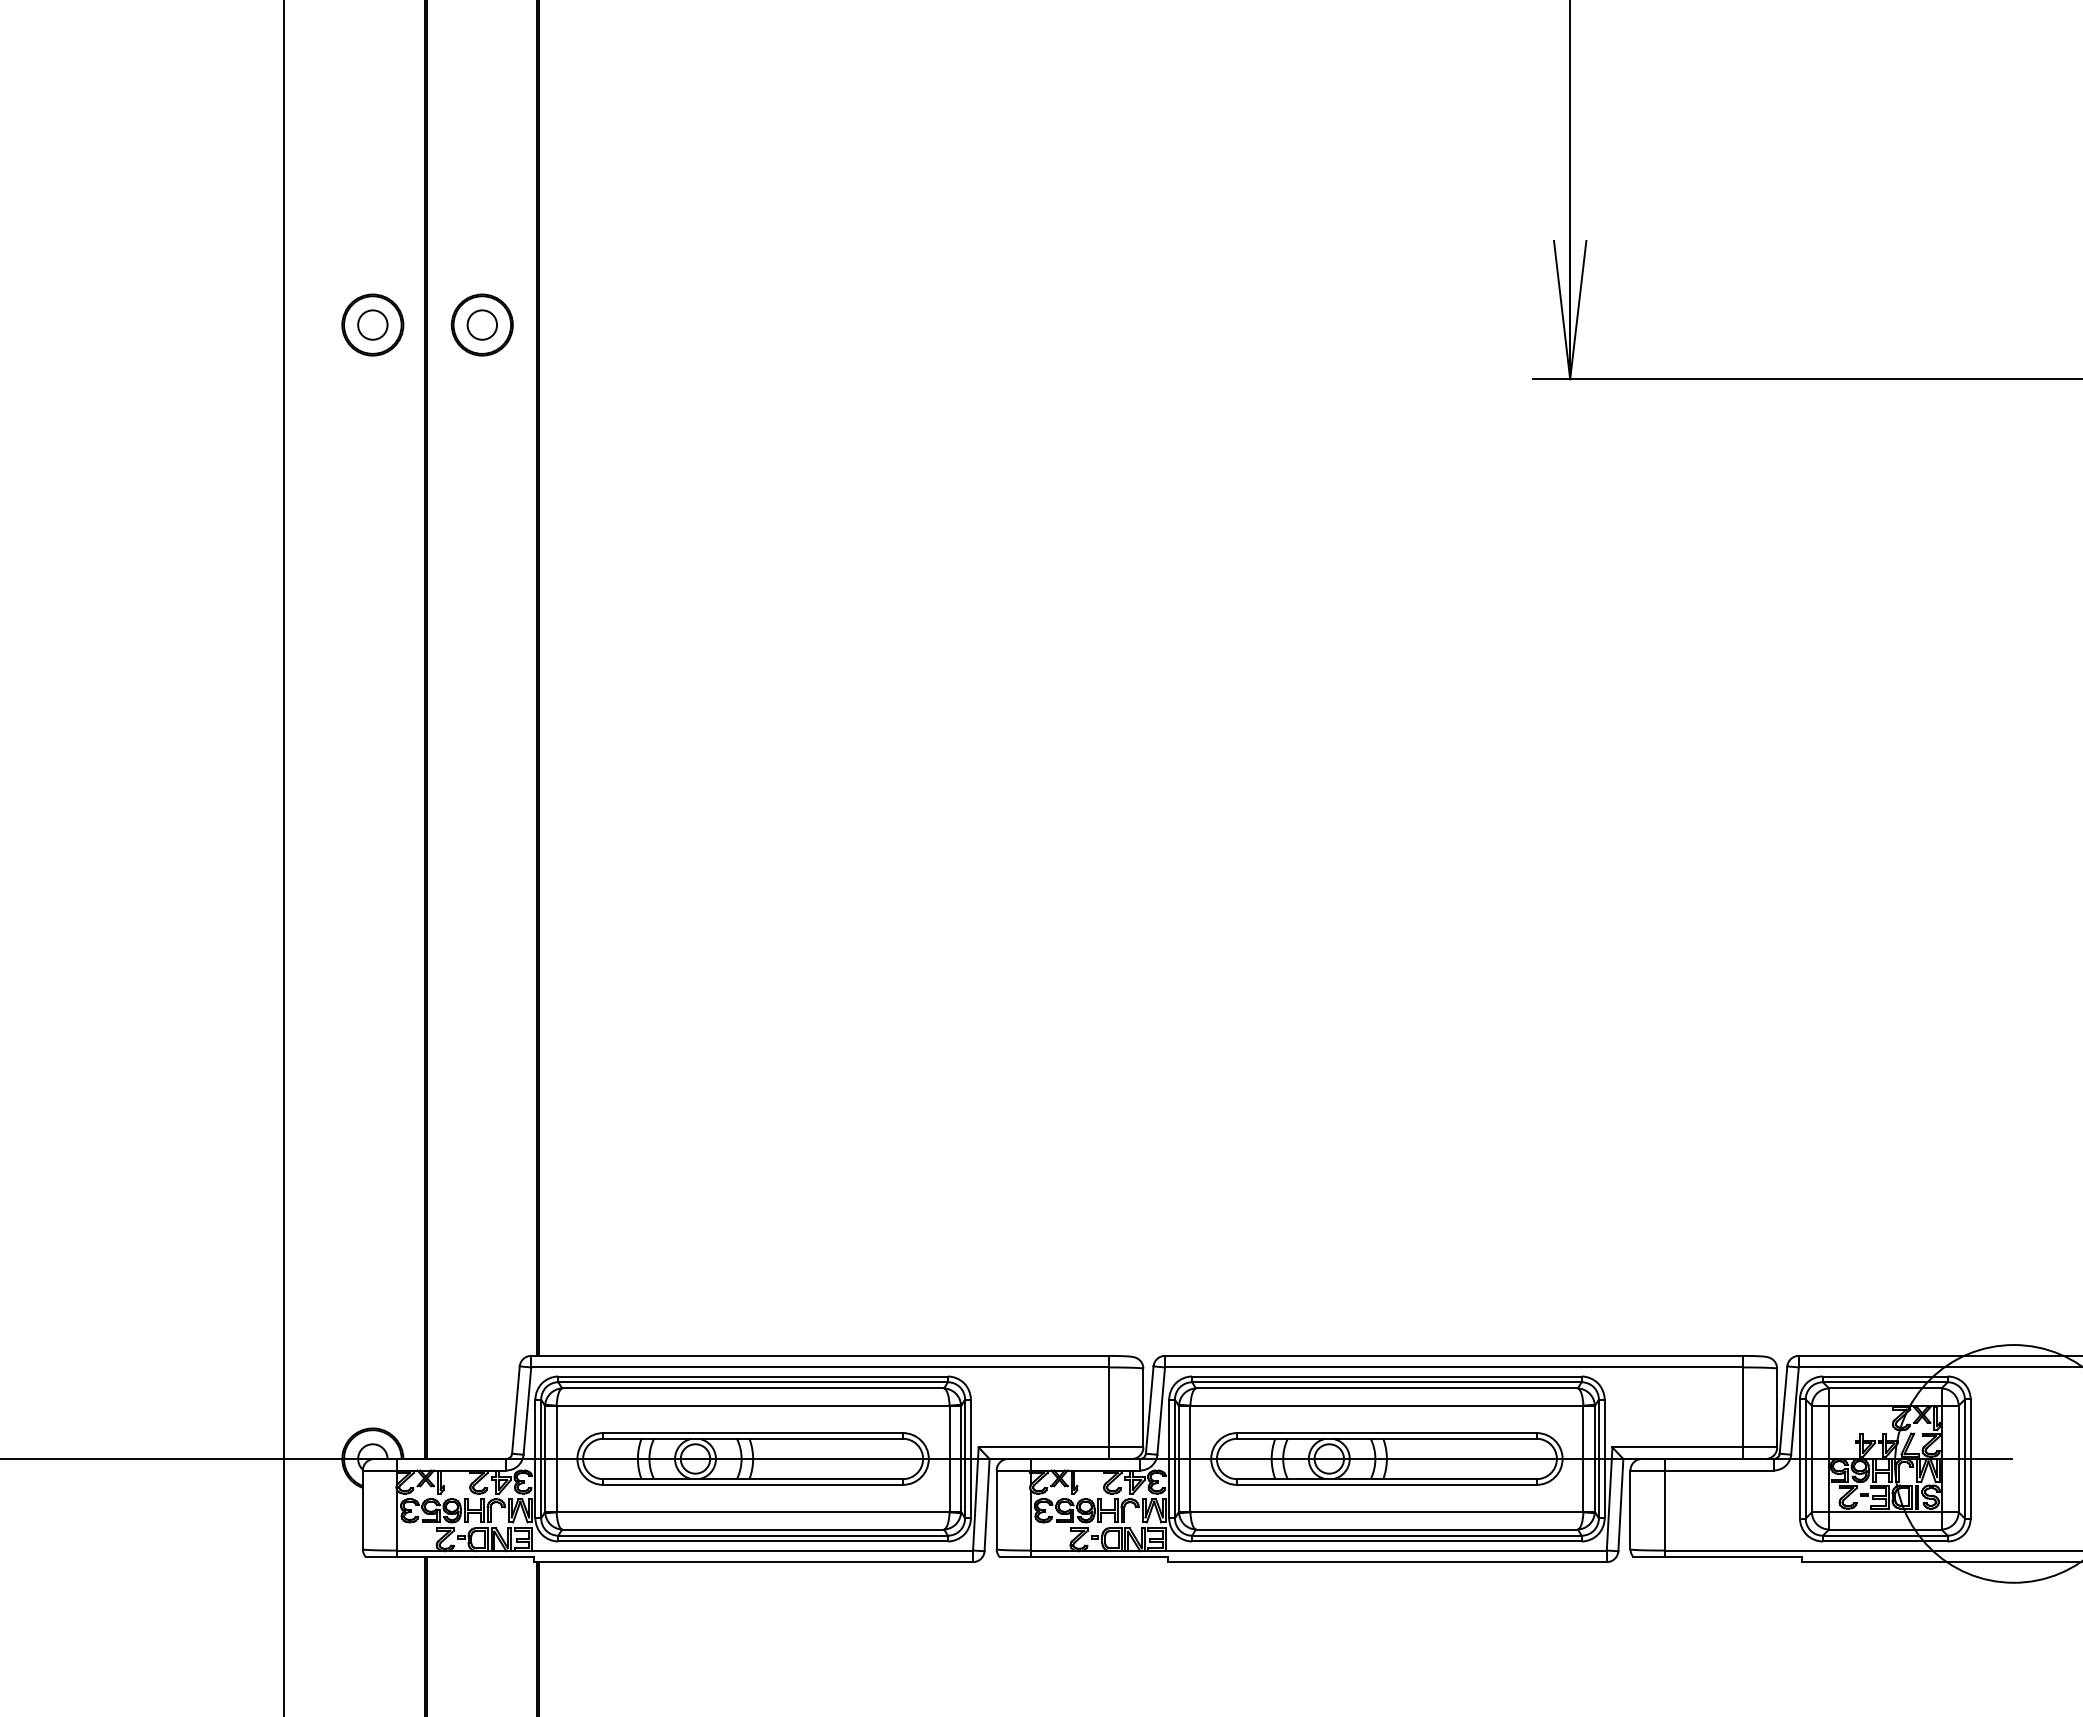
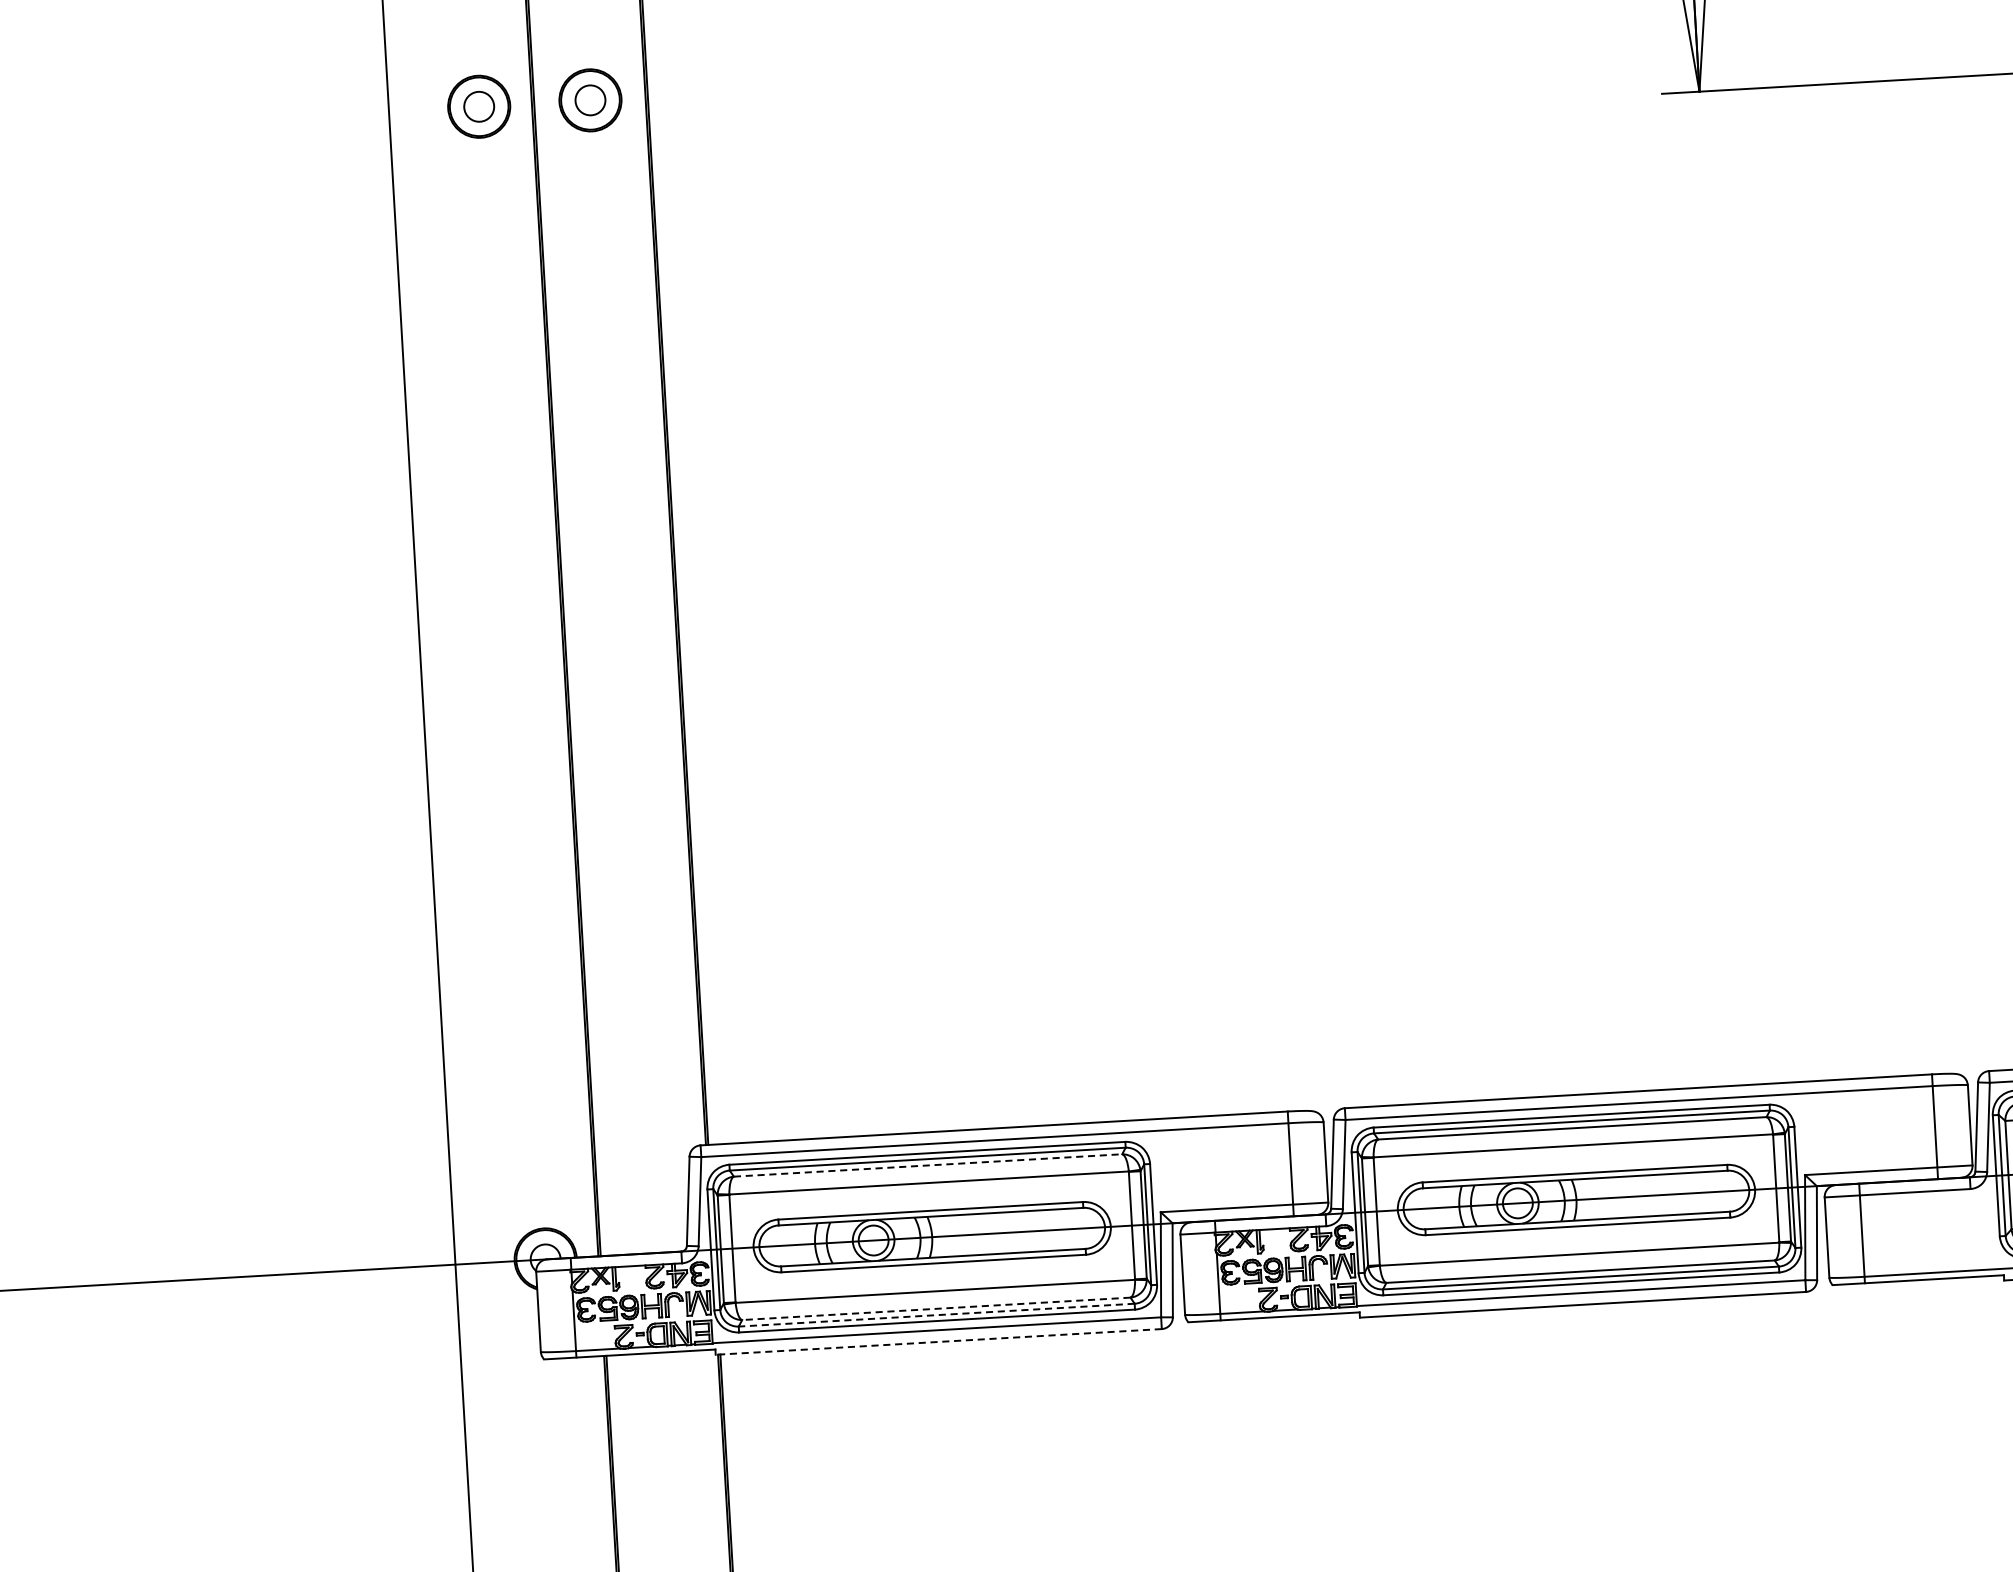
line: (753, 1388) -> (928, 1165), solid -> dashed
line: (752, 1529) -> (935, 1308), solid -> dashed
line: (753, 1535) -> (937, 1314), solid -> dashed
line: (753, 1562) -> (938, 1342), solid -> dashed

